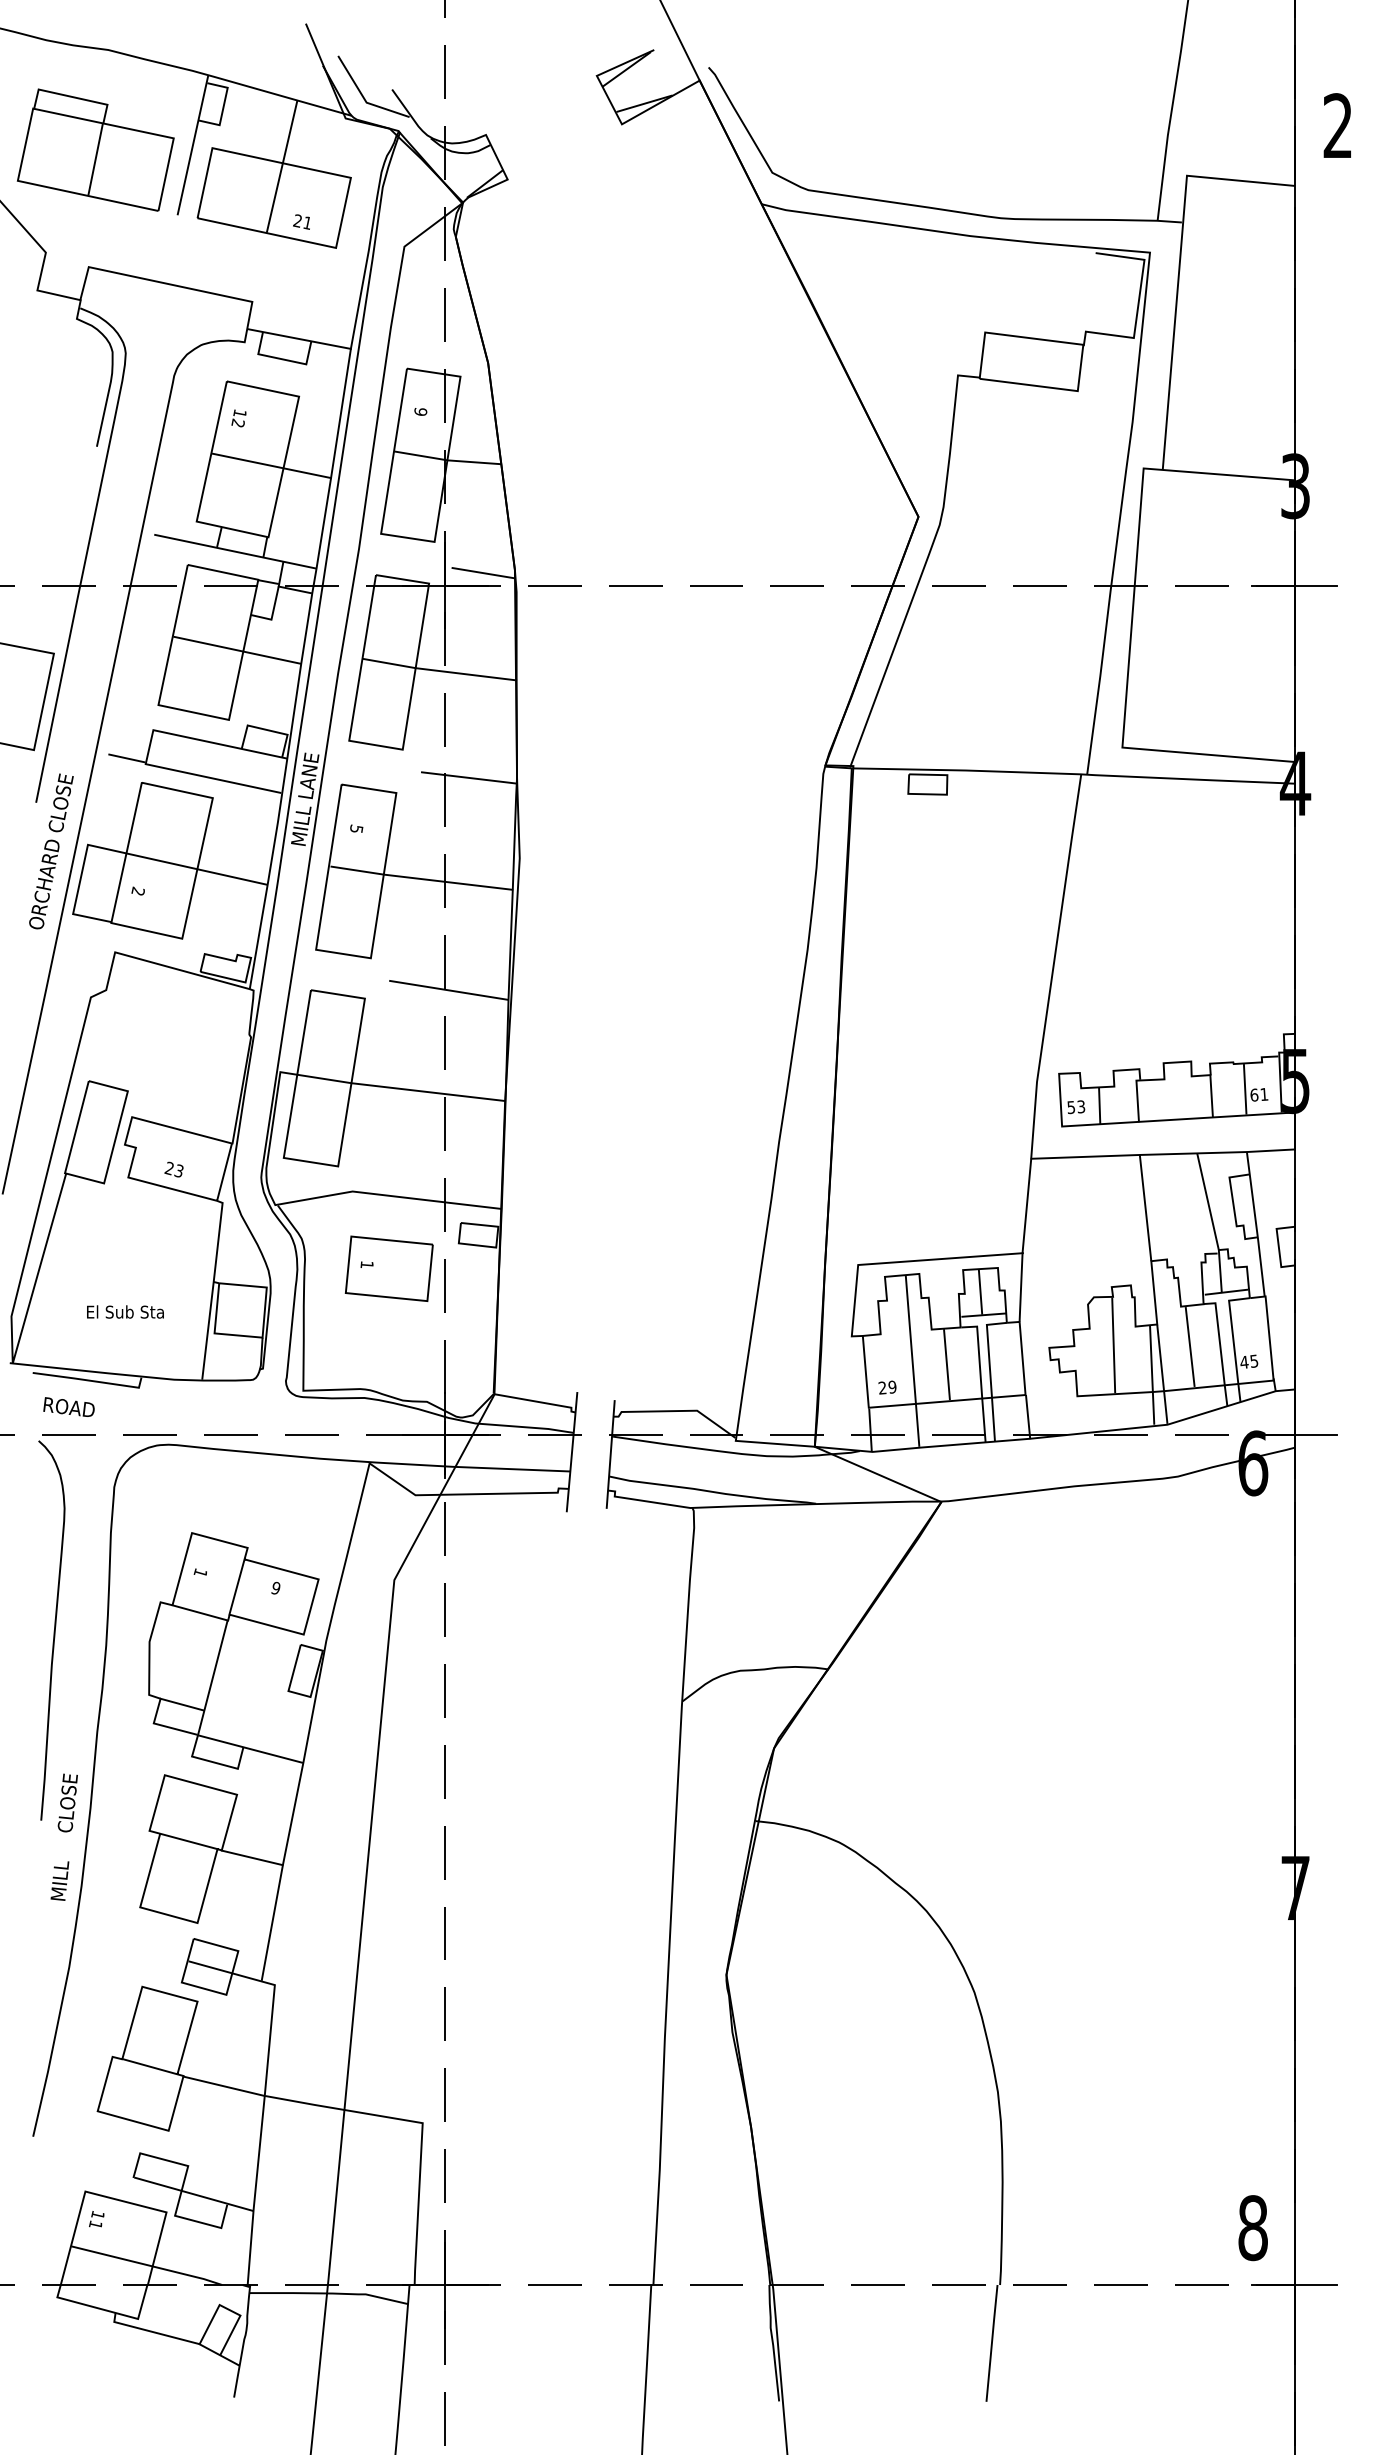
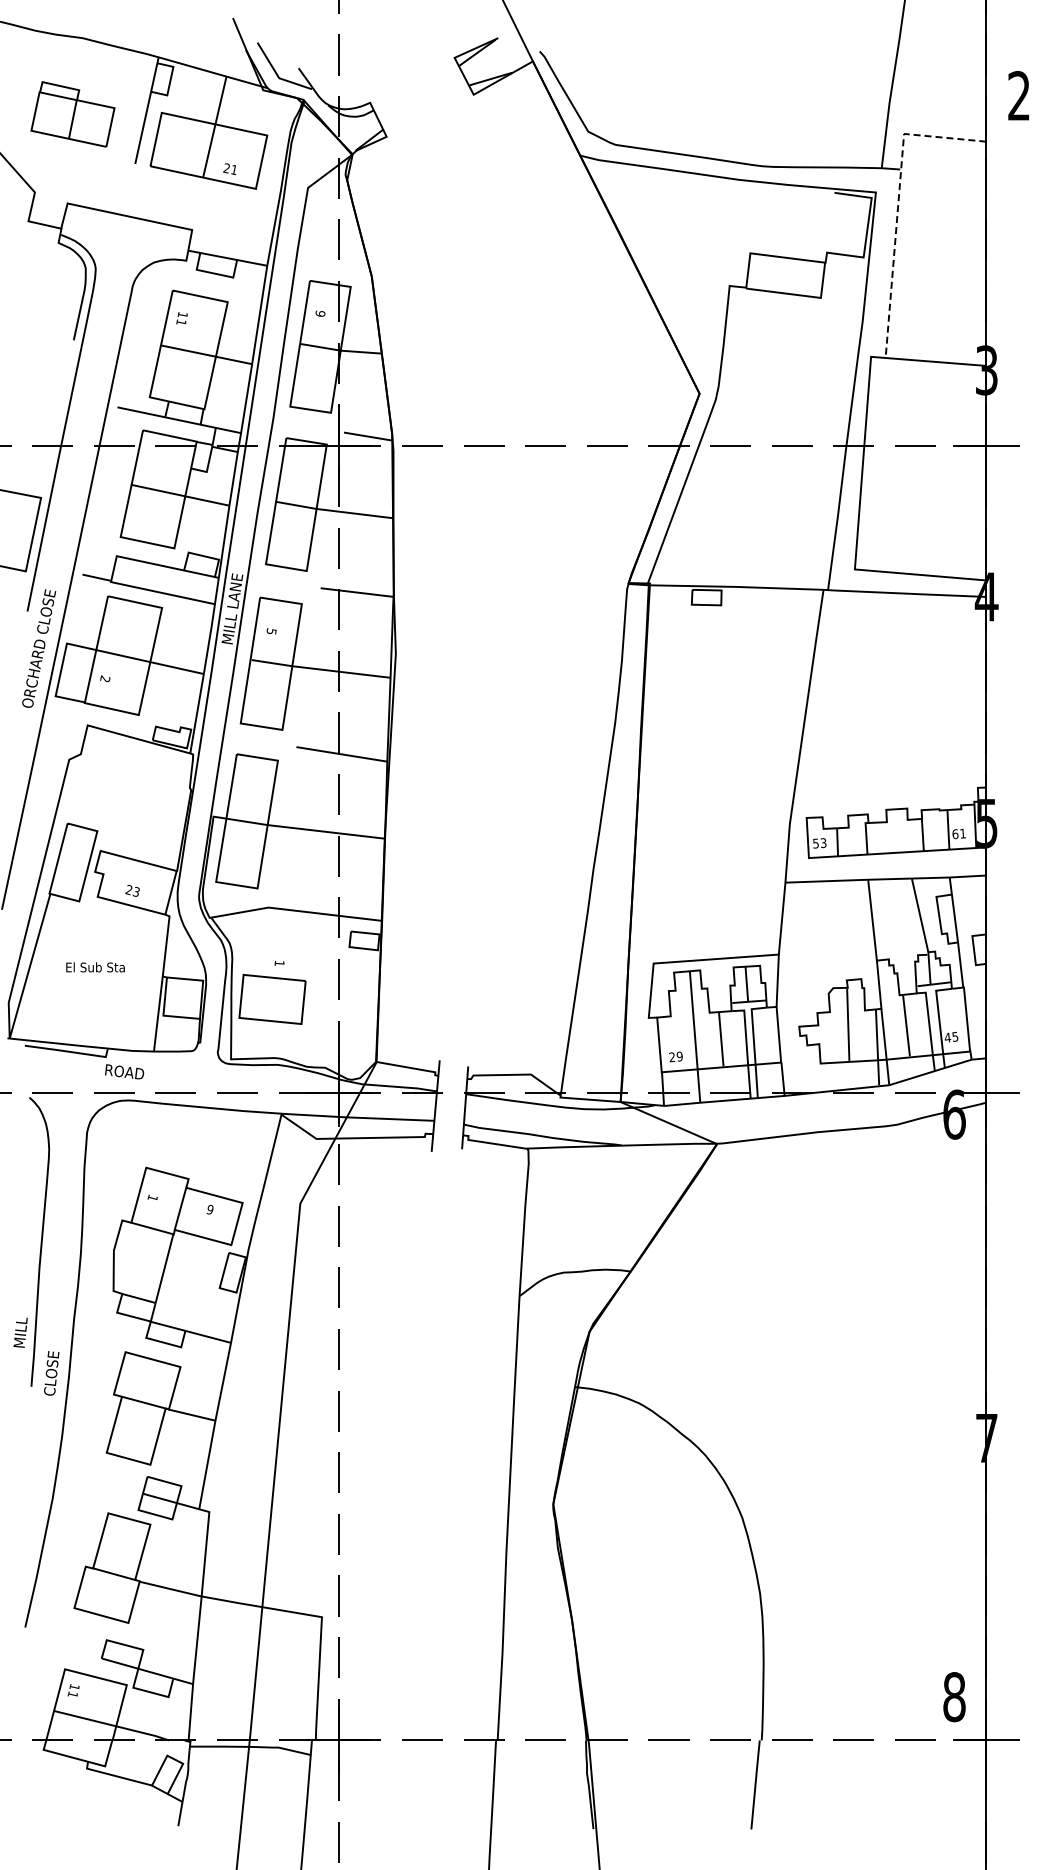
part: (95, 150) -> (72, 114), size x0.7
line: (1179, 268) -> (898, 204), solid -> dashed
text: (238, 423) -> (181, 322), 12 -> 11
part: (389, 1268) -> (272, 999), moved
text: (125, 1312) -> (95, 967), moved
text: (68, 1406) -> (124, 1071), moved
text: (59, 1880) -> (20, 1332), moved

